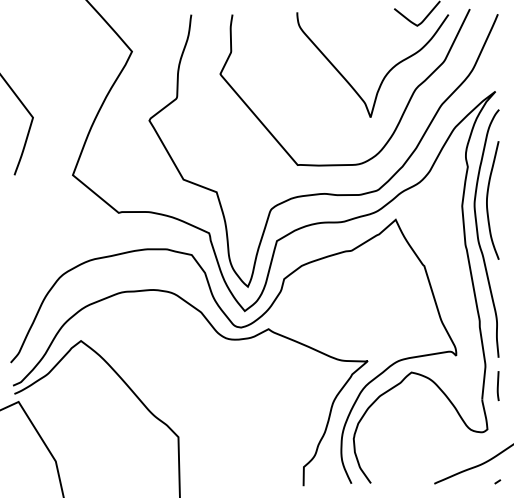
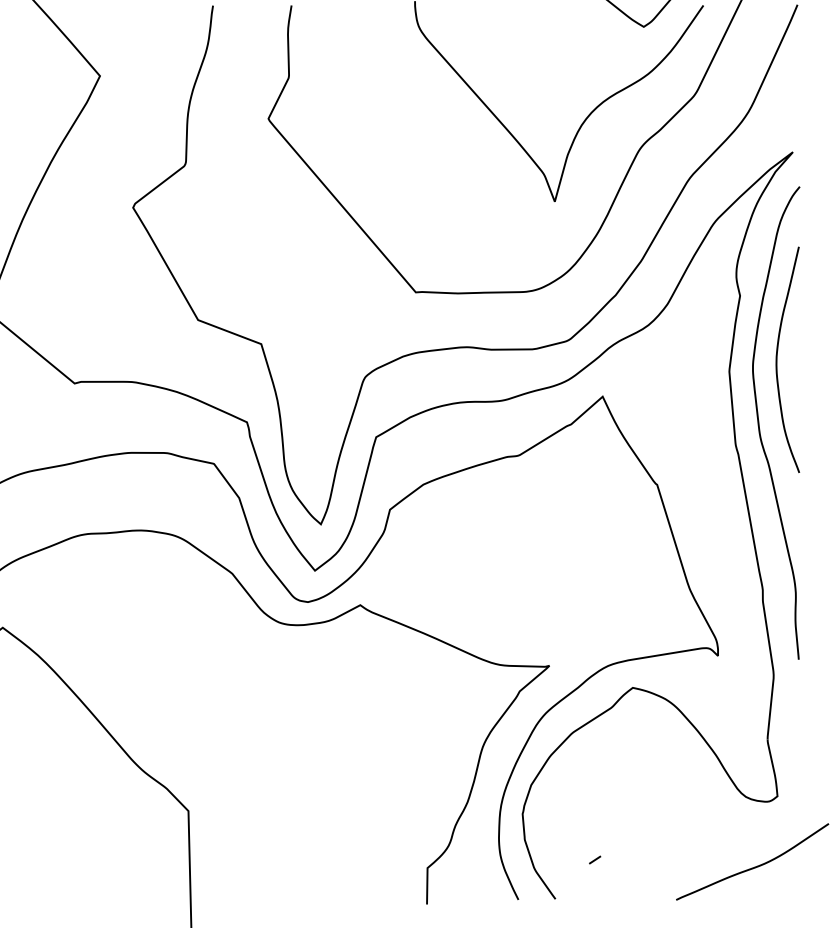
line: (497, 386) -> (796, 714), removed
line: (497, 481) -> (594, 859), moved

